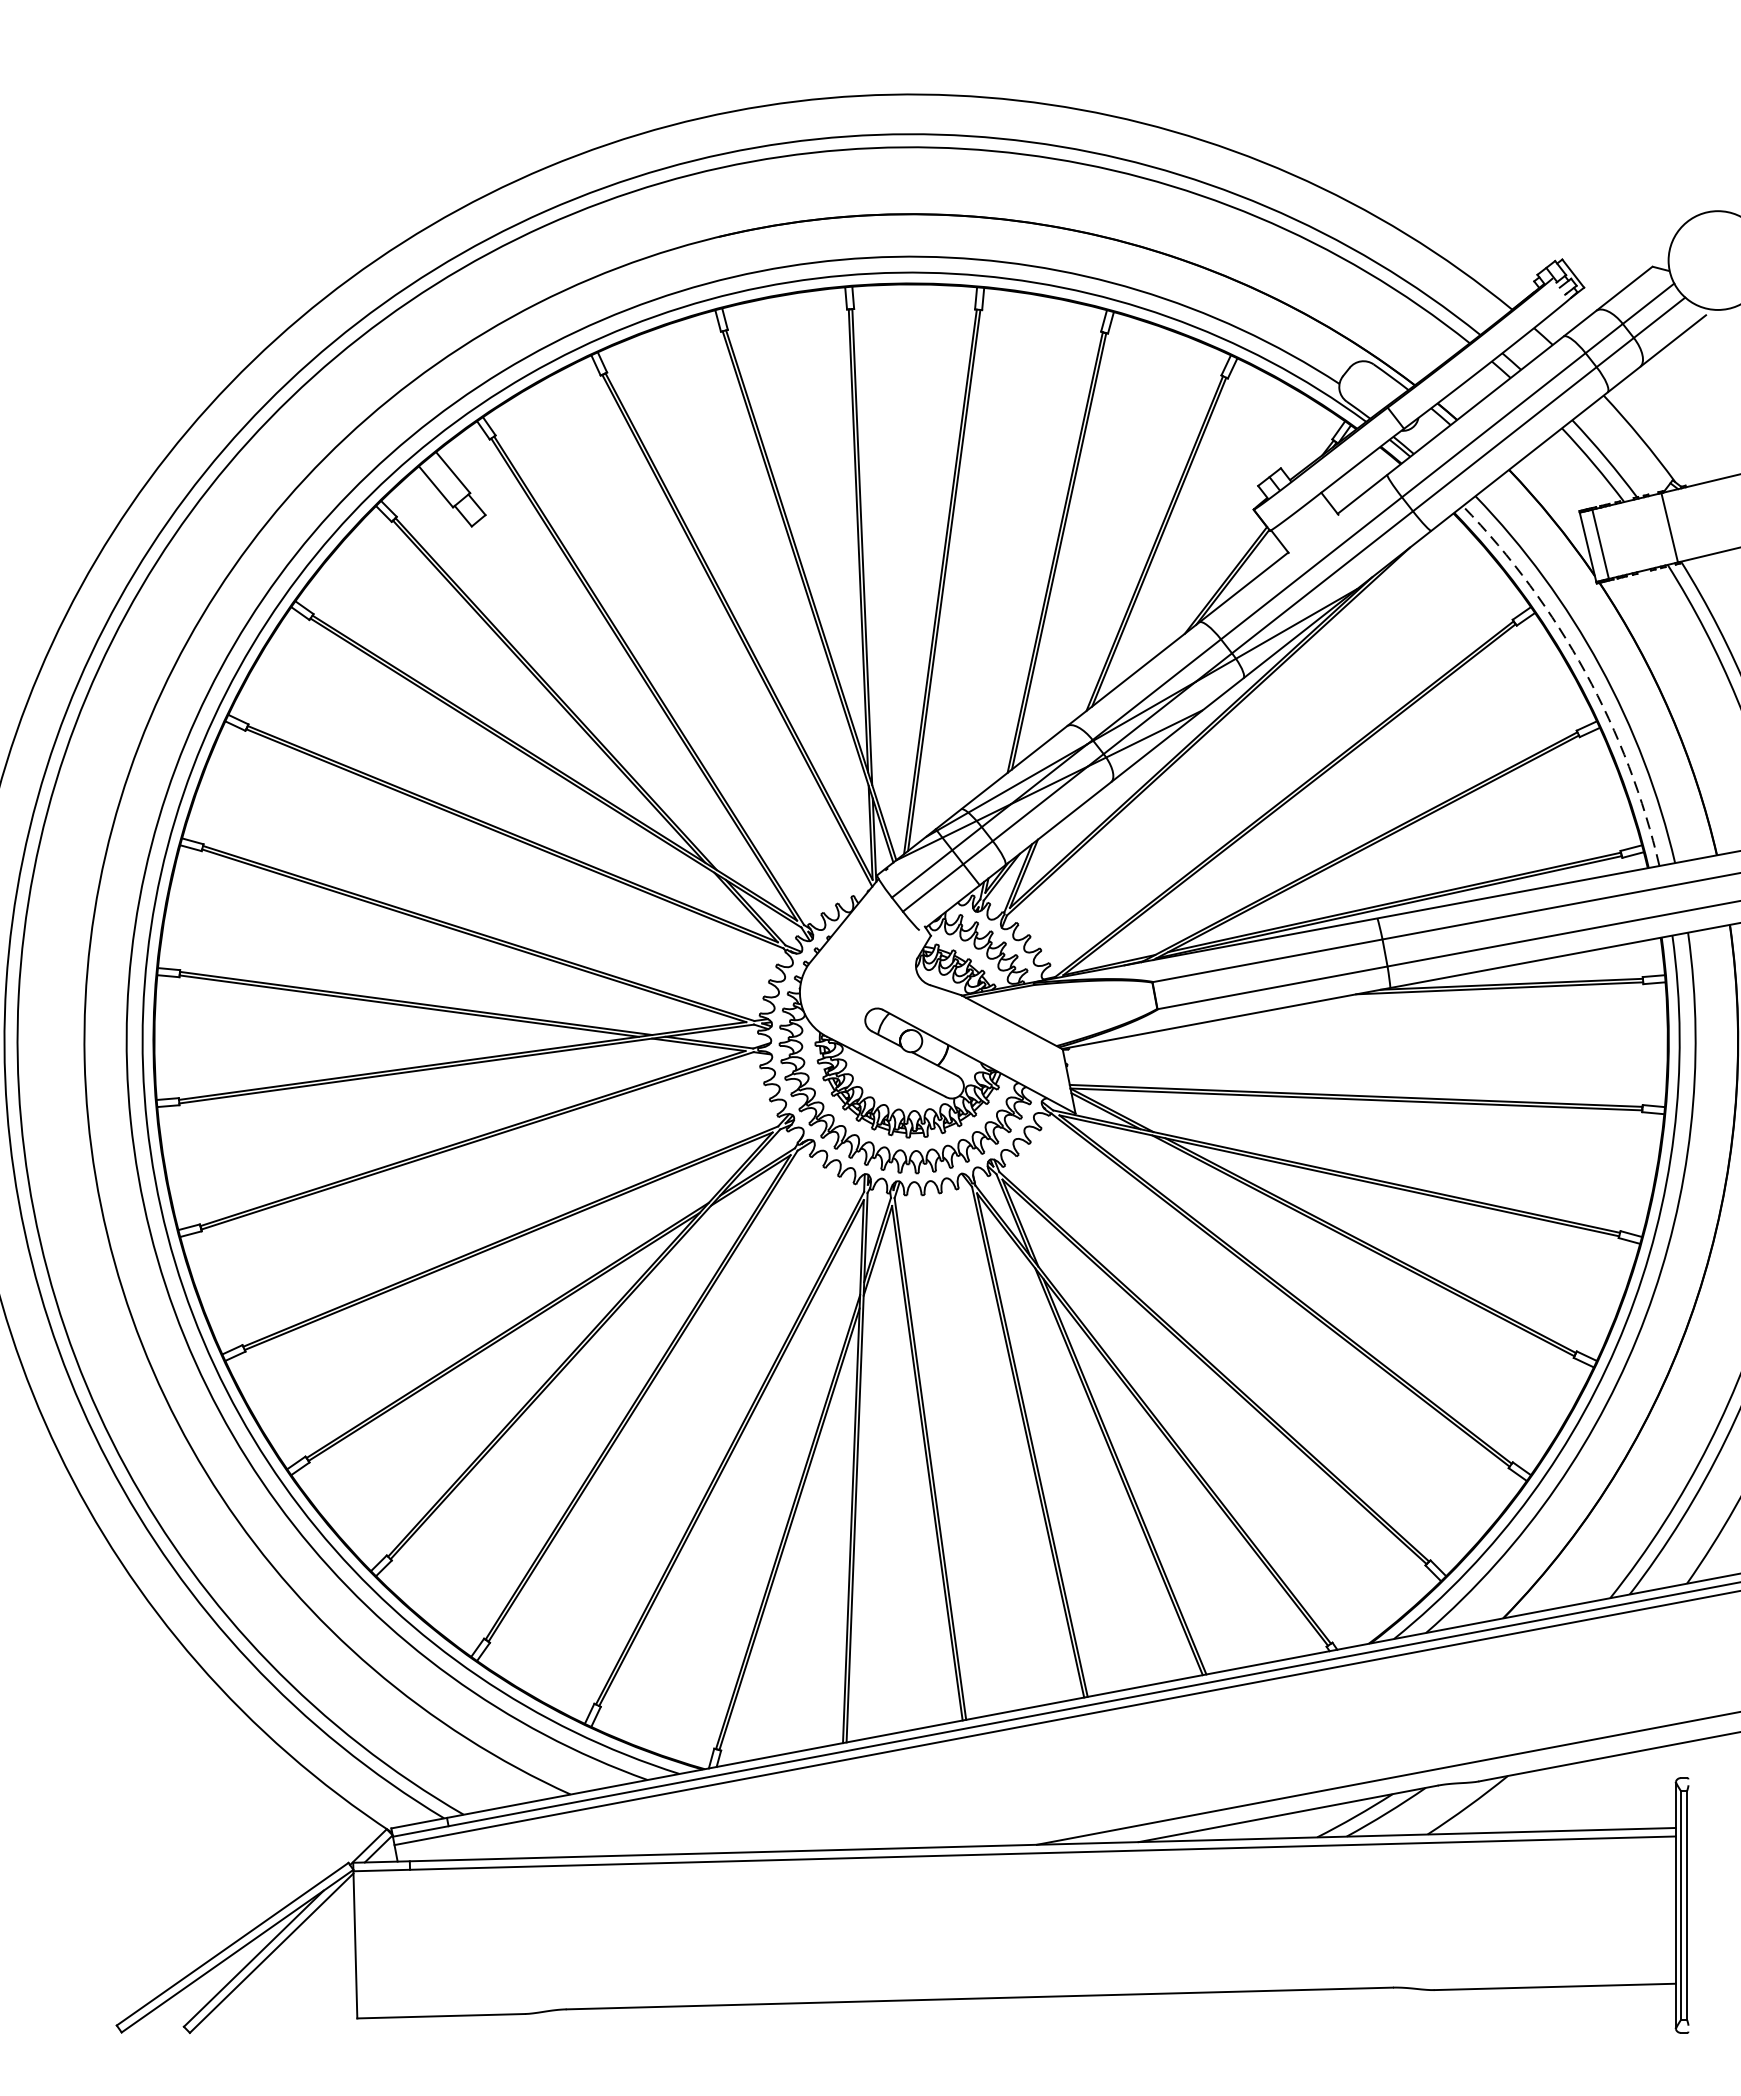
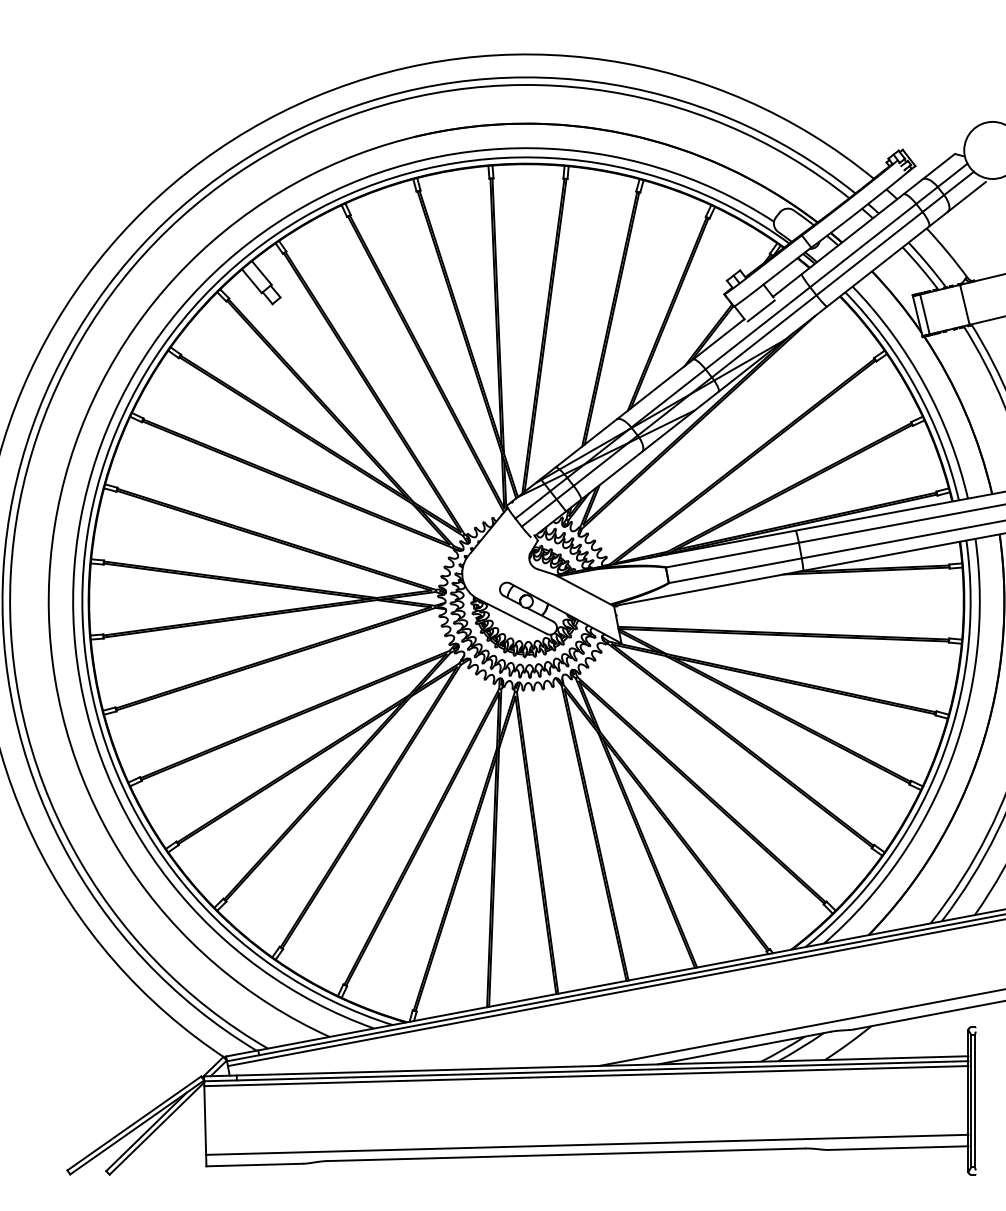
line: (1316, 537) -> (760, 310), added
arc: (1586, 672) -> (916, 388), dashed -> solid
line: (1014, 1863) -> (586, 1076), added
line: (1016, 1980) -> (587, 1144), added

